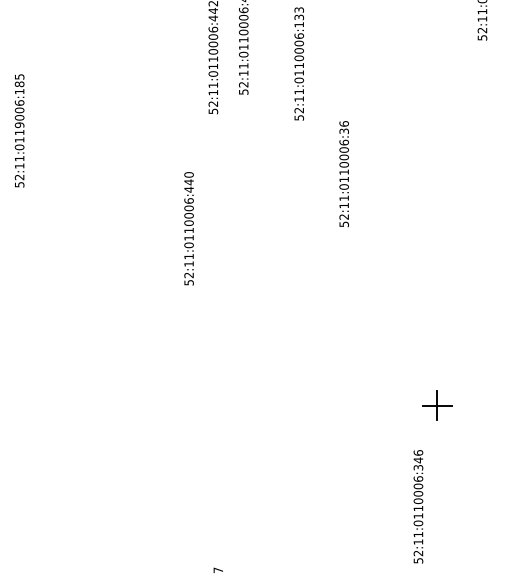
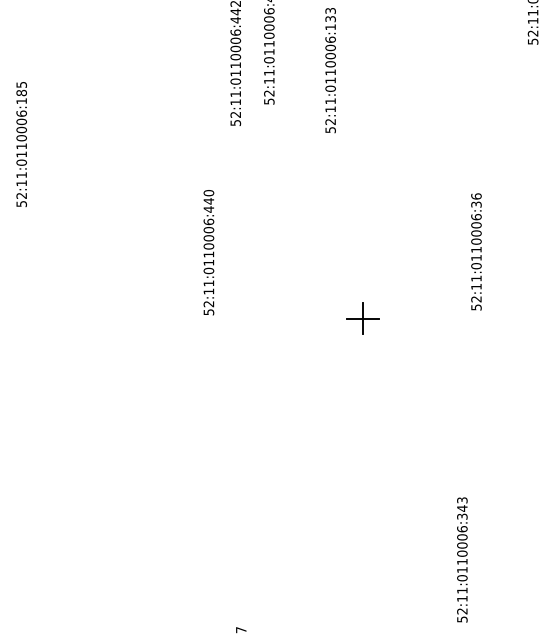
text: (19, 125) -> (21, 138), 52:11:0119006:185 -> 52:11:0110006:185
text: (343, 174) -> (475, 252), moved
part: (437, 405) -> (362, 318), moved
text: (418, 452) -> (462, 499), 52:11:0110006:346 -> 52:11:0110006:343

